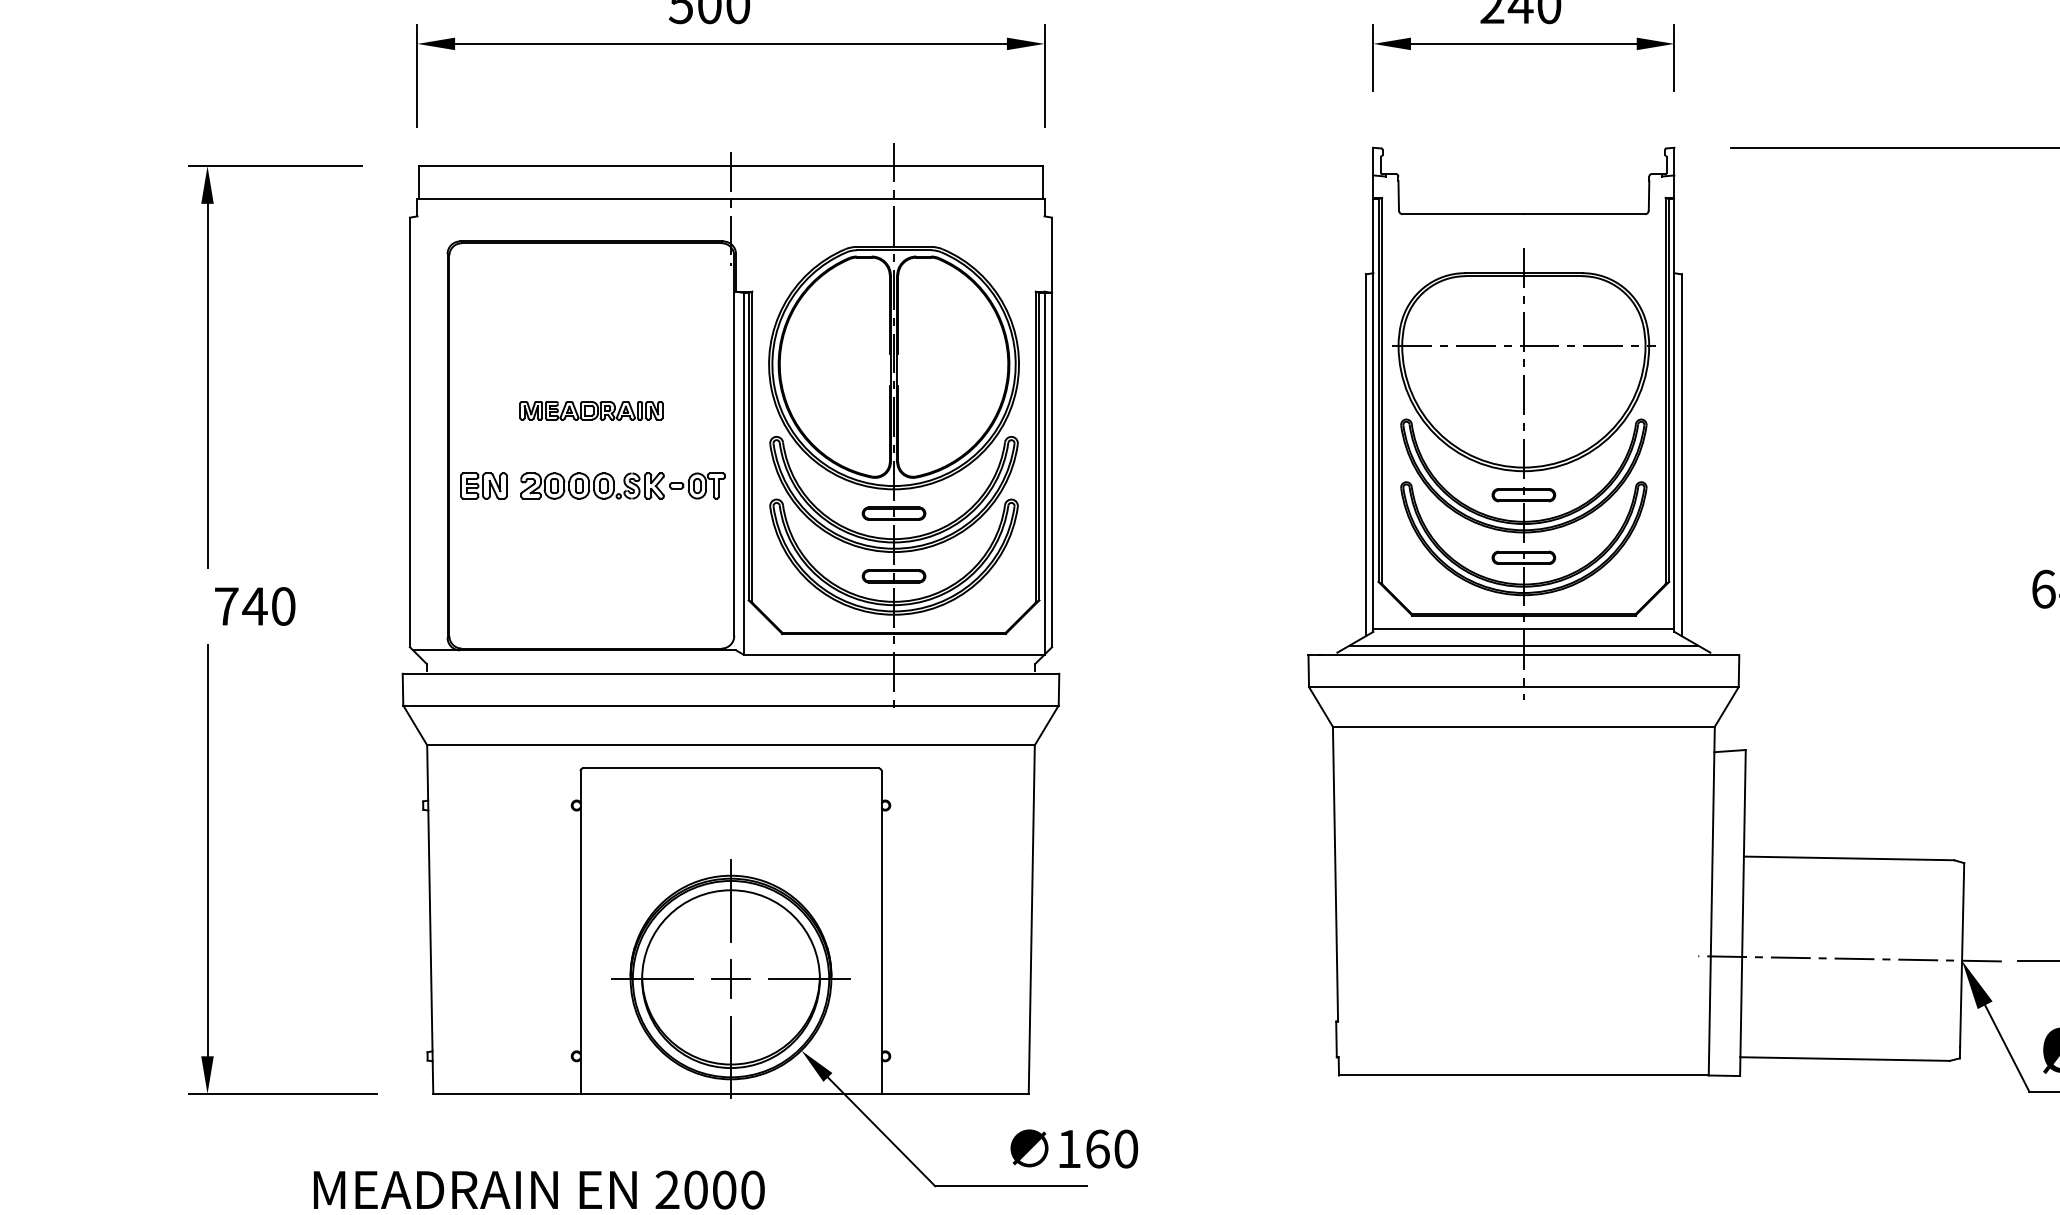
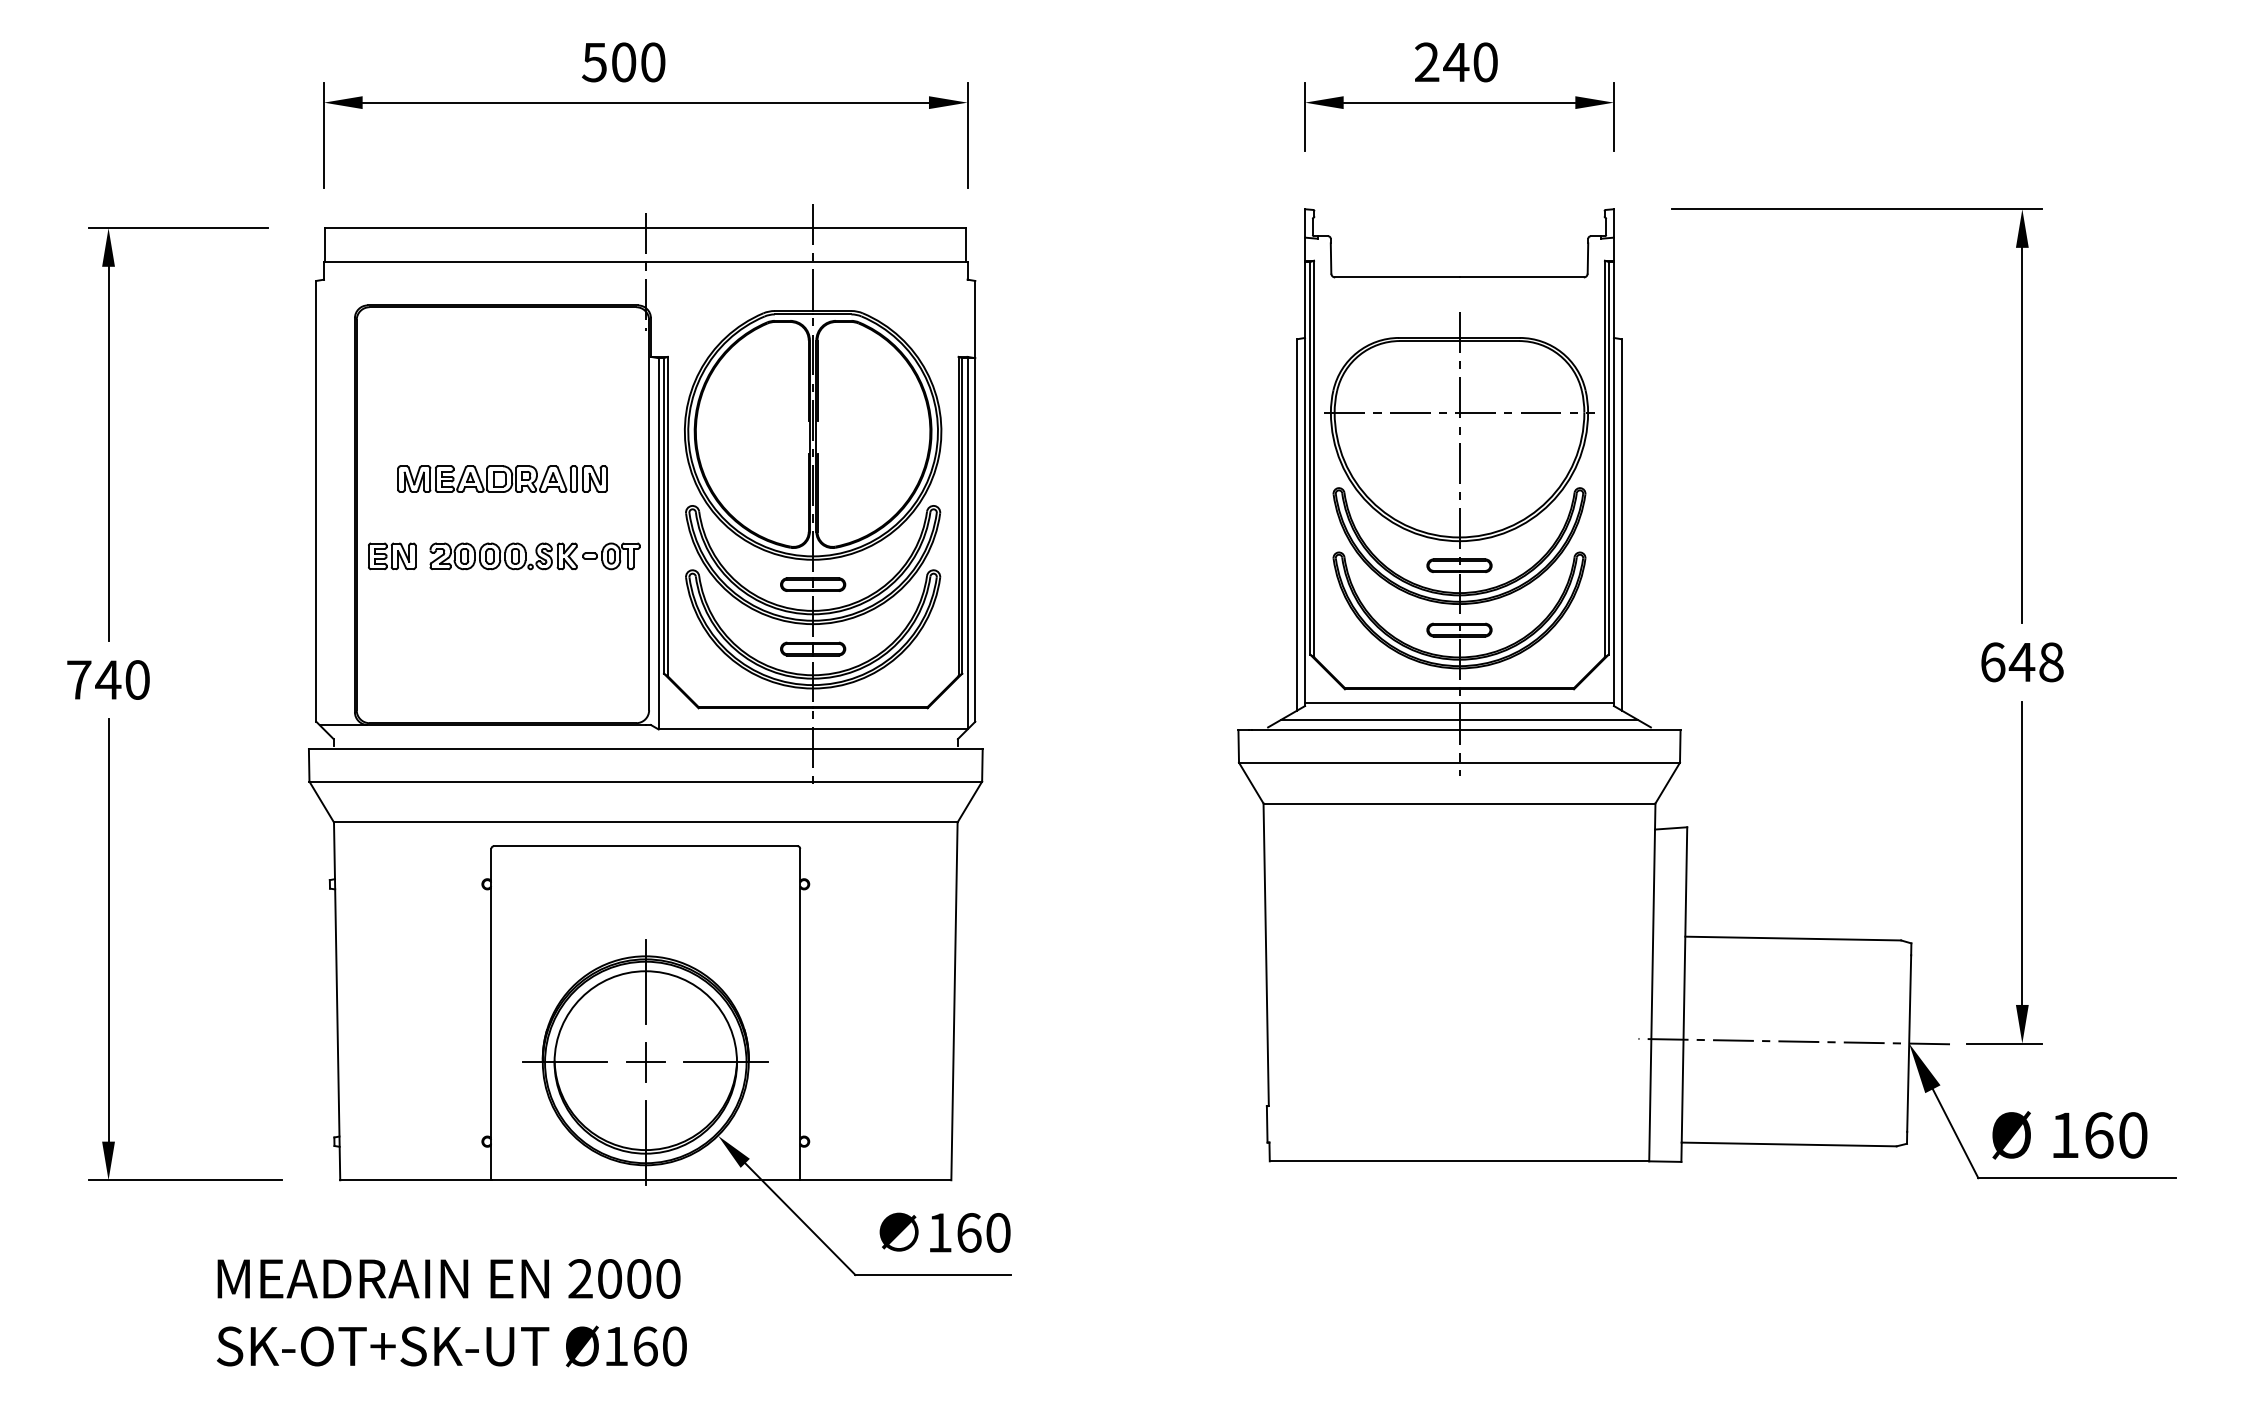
part: (591, 410) -> (502, 478), size x1.43
text: (255, 605) -> (108, 679), moved
text: (1073, 1148) -> (944, 1232), moved

